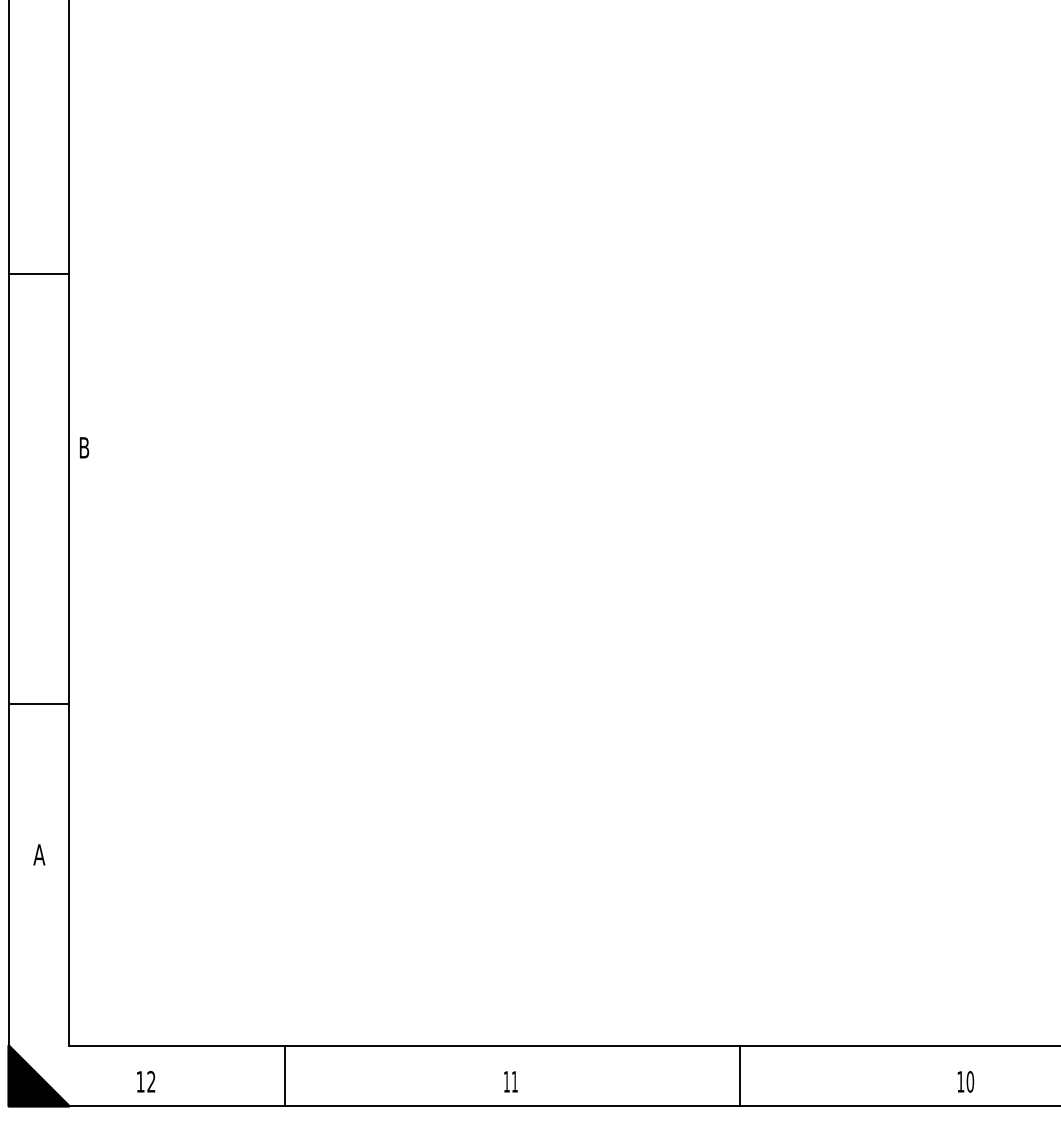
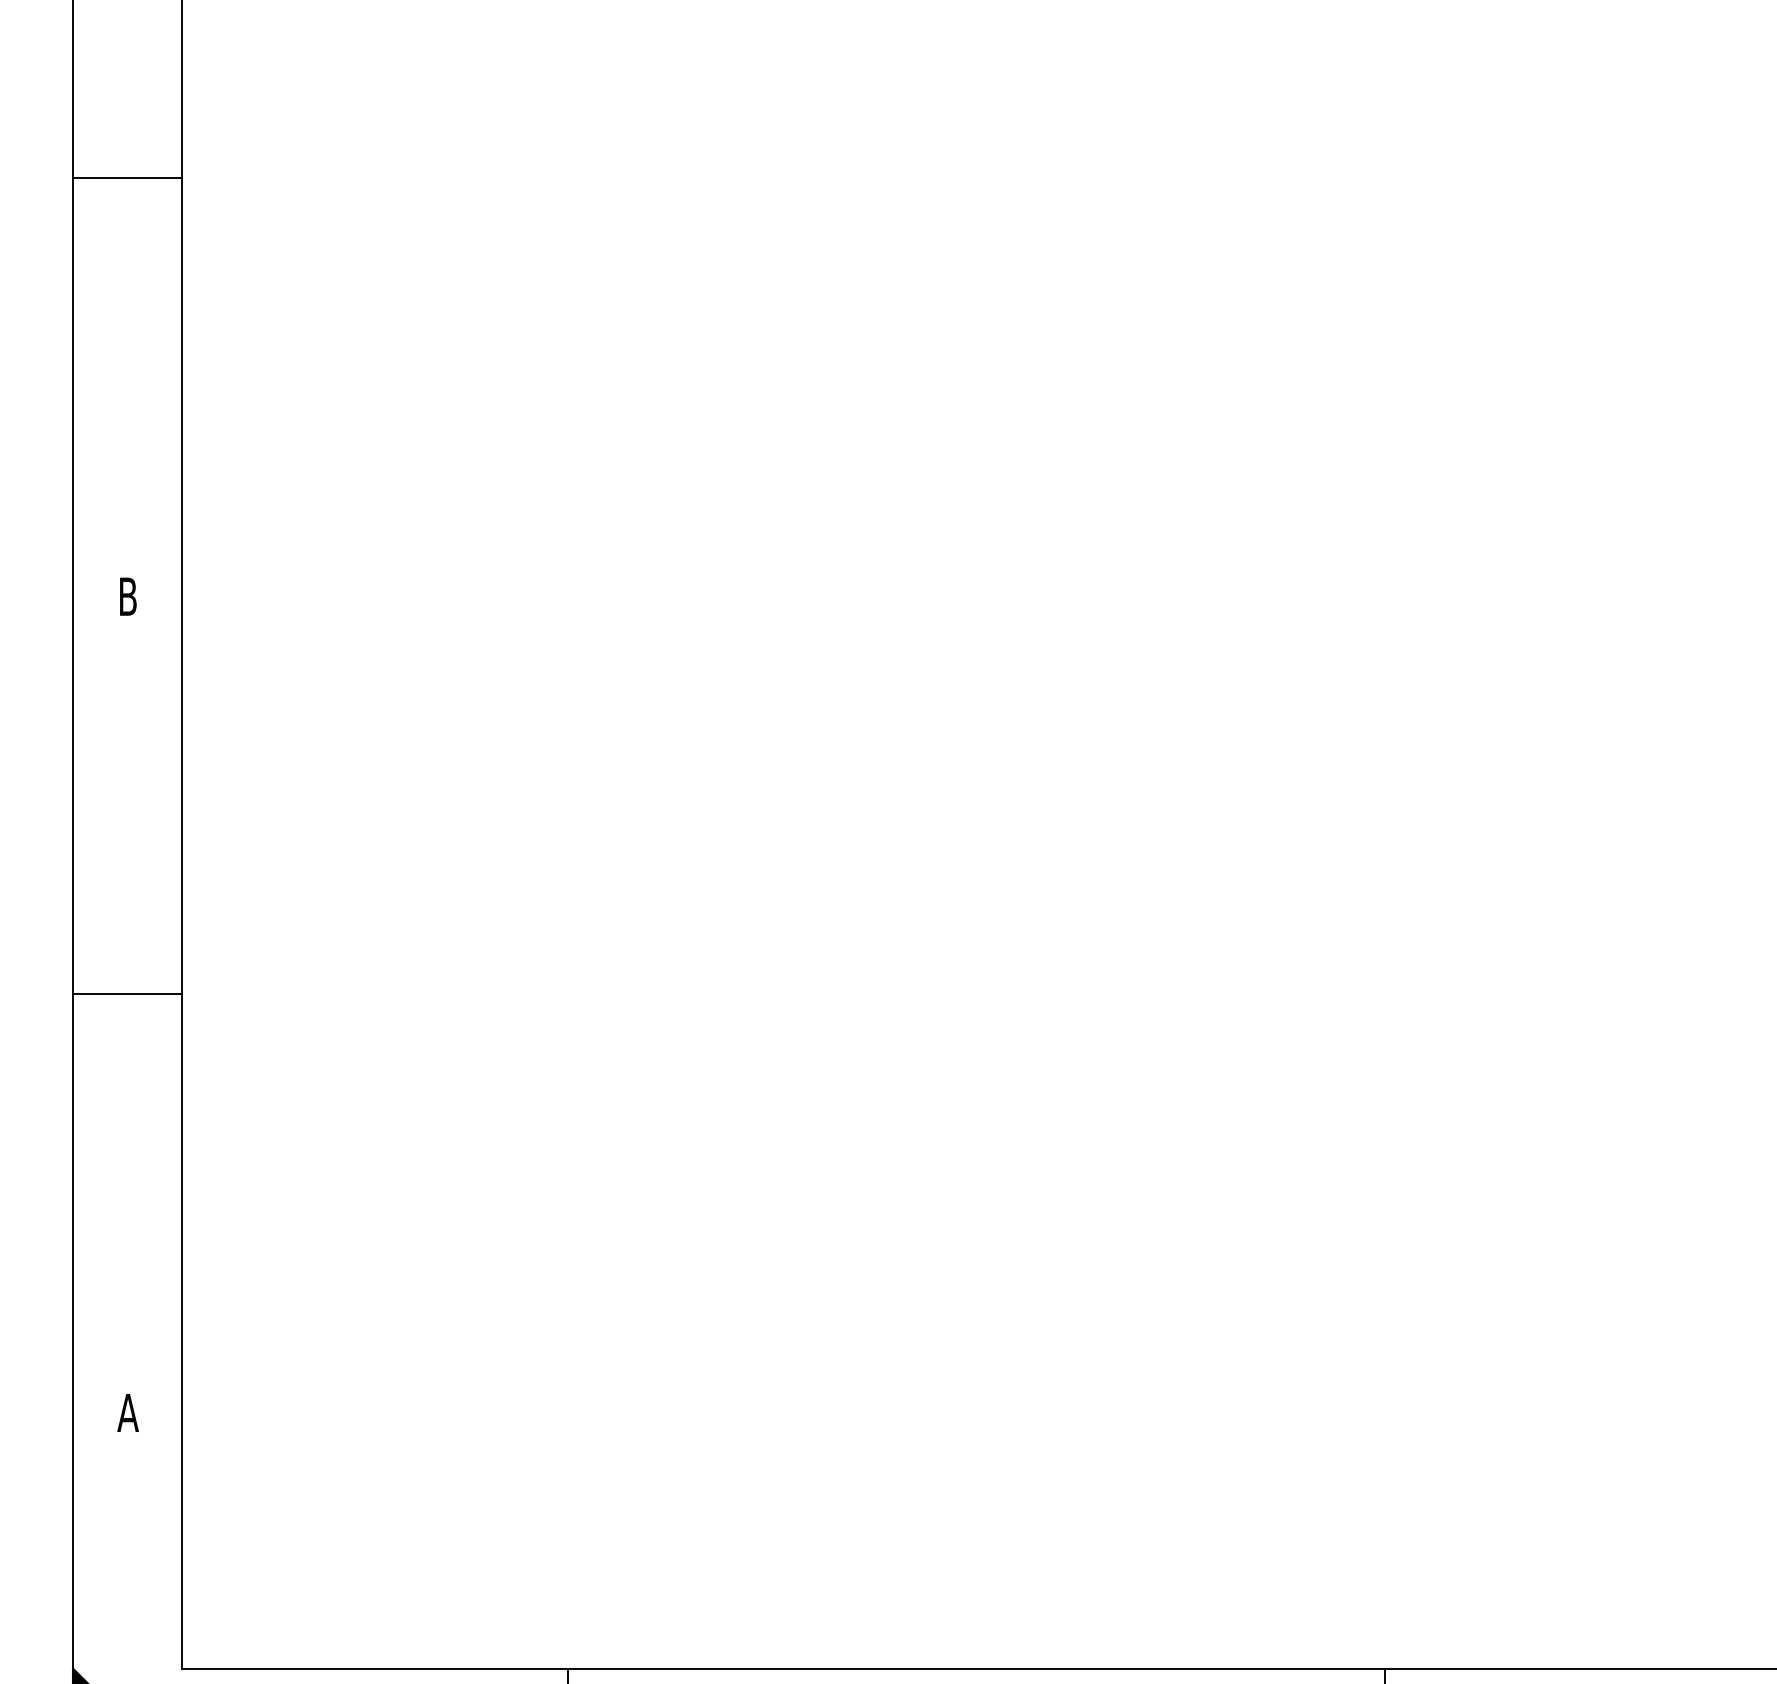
line: (38, 274) -> (126, 178), moved
text: (84, 447) -> (128, 596), moved
line: (38, 704) -> (126, 994), moved
text: (39, 854) -> (128, 1412), moved

